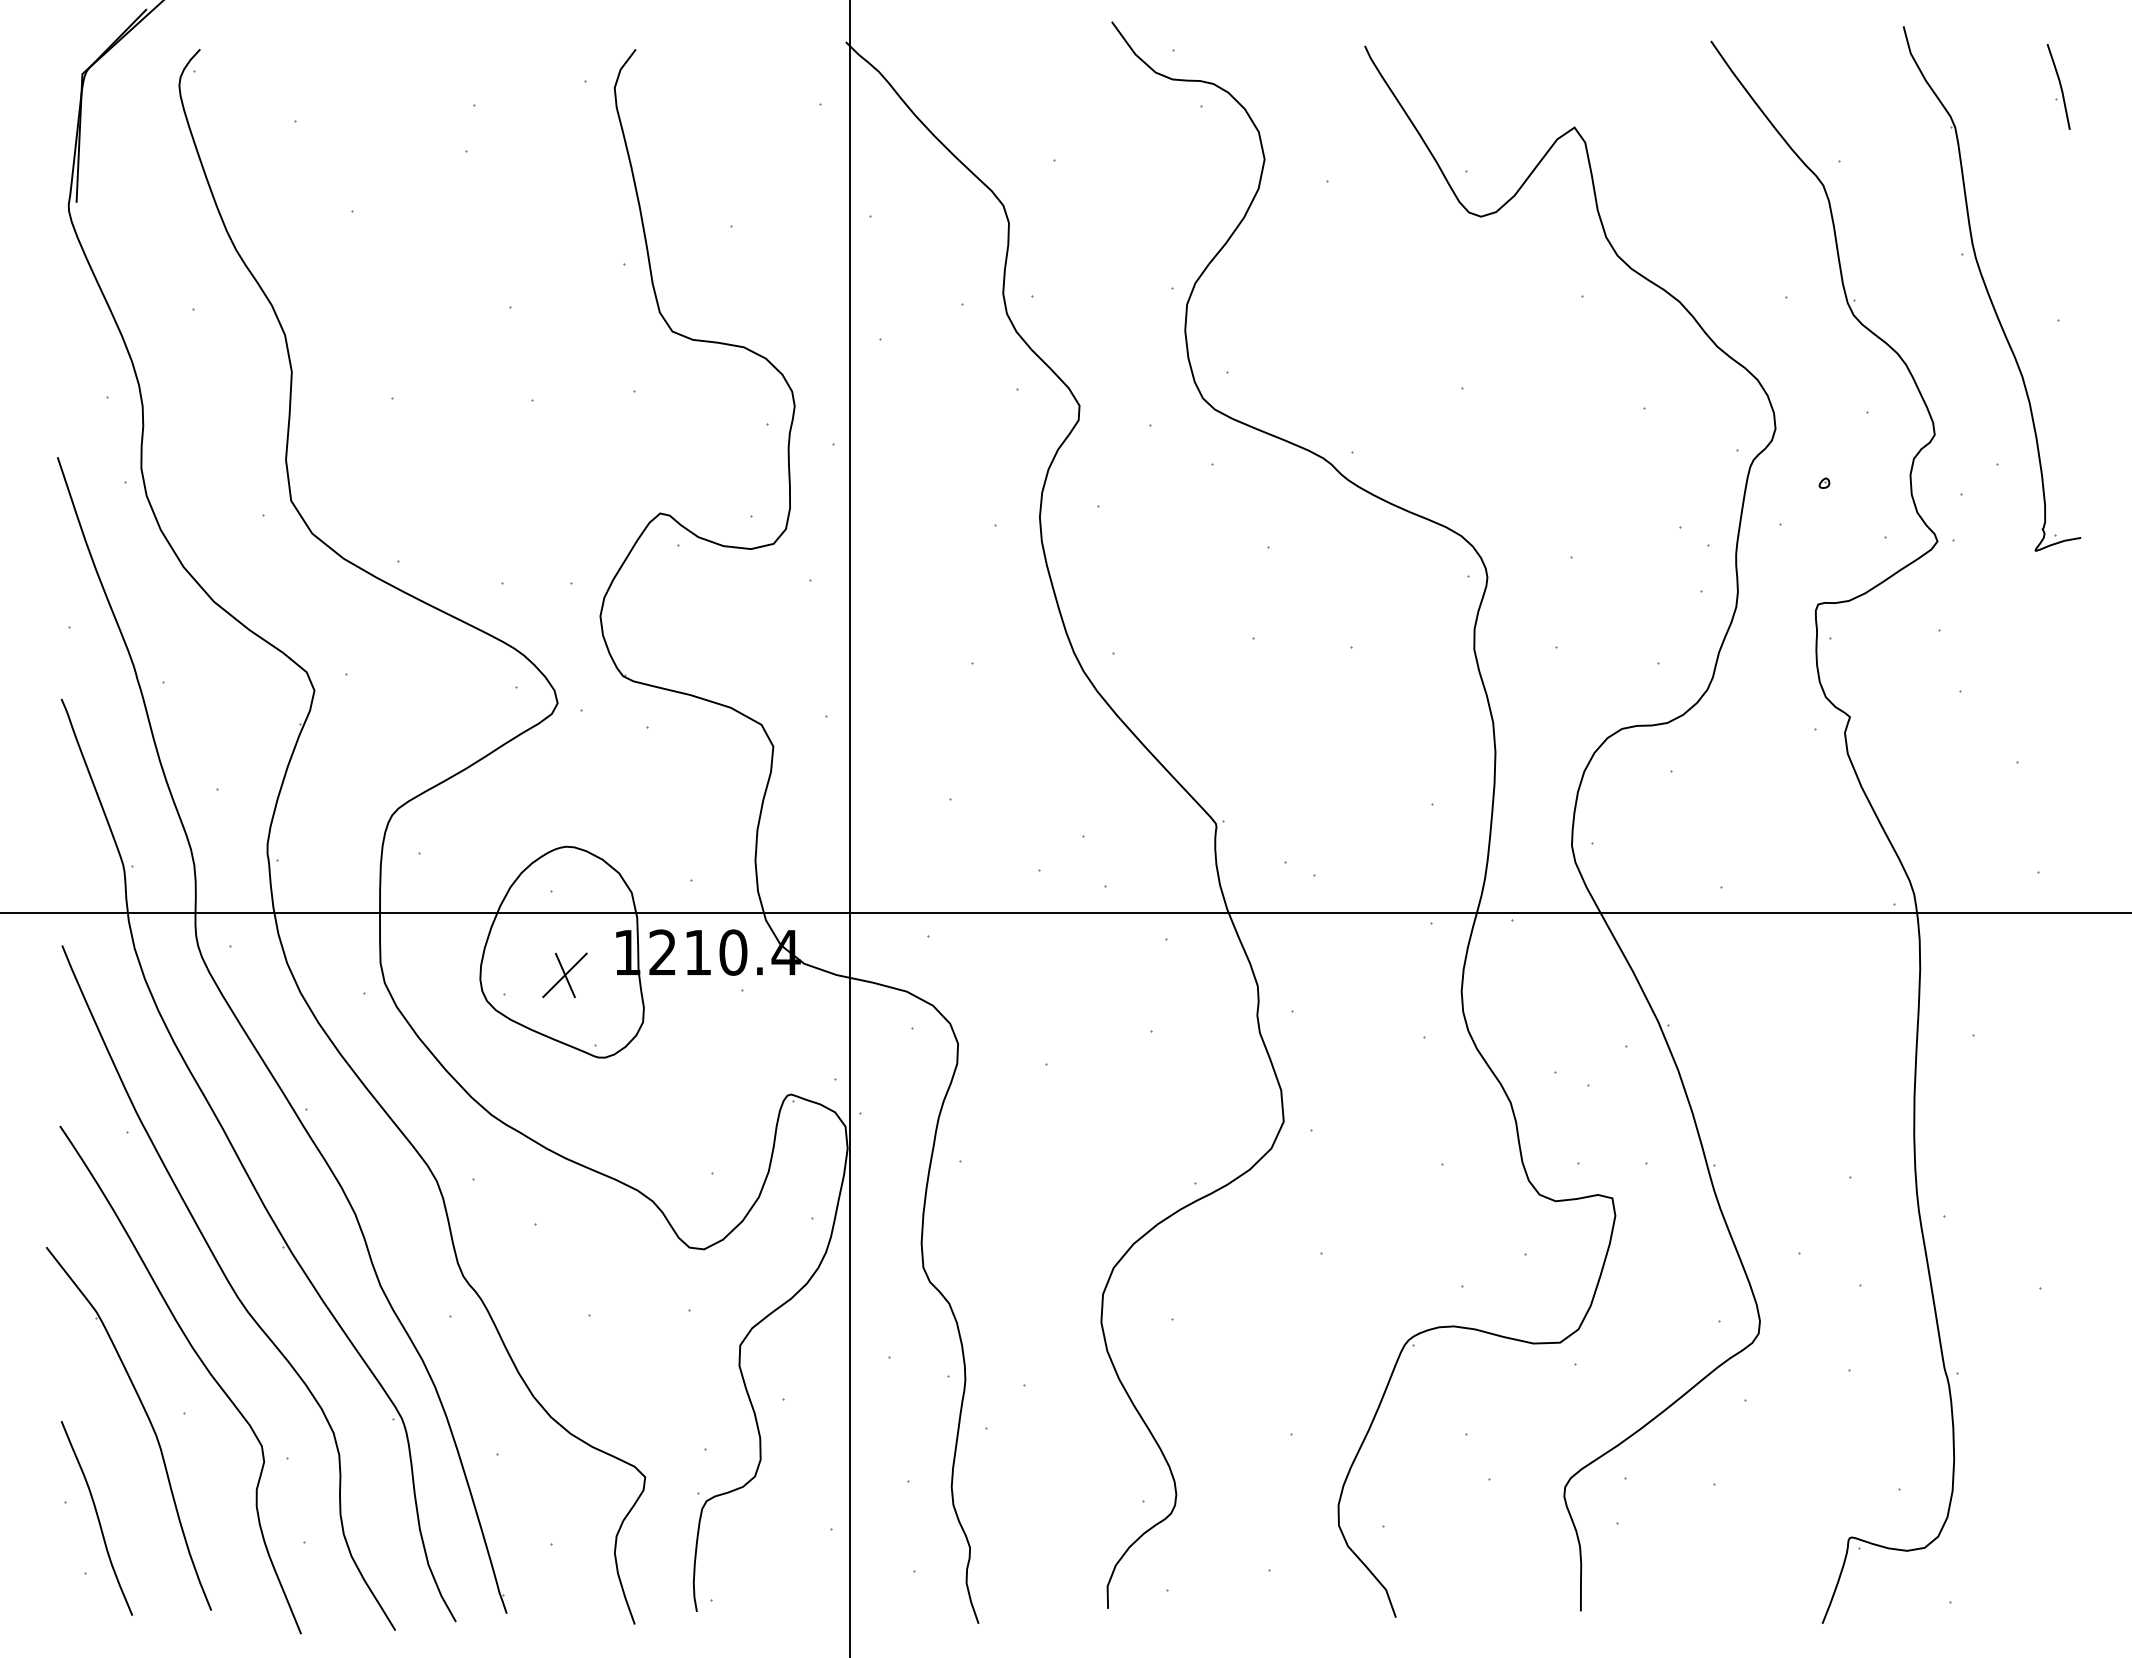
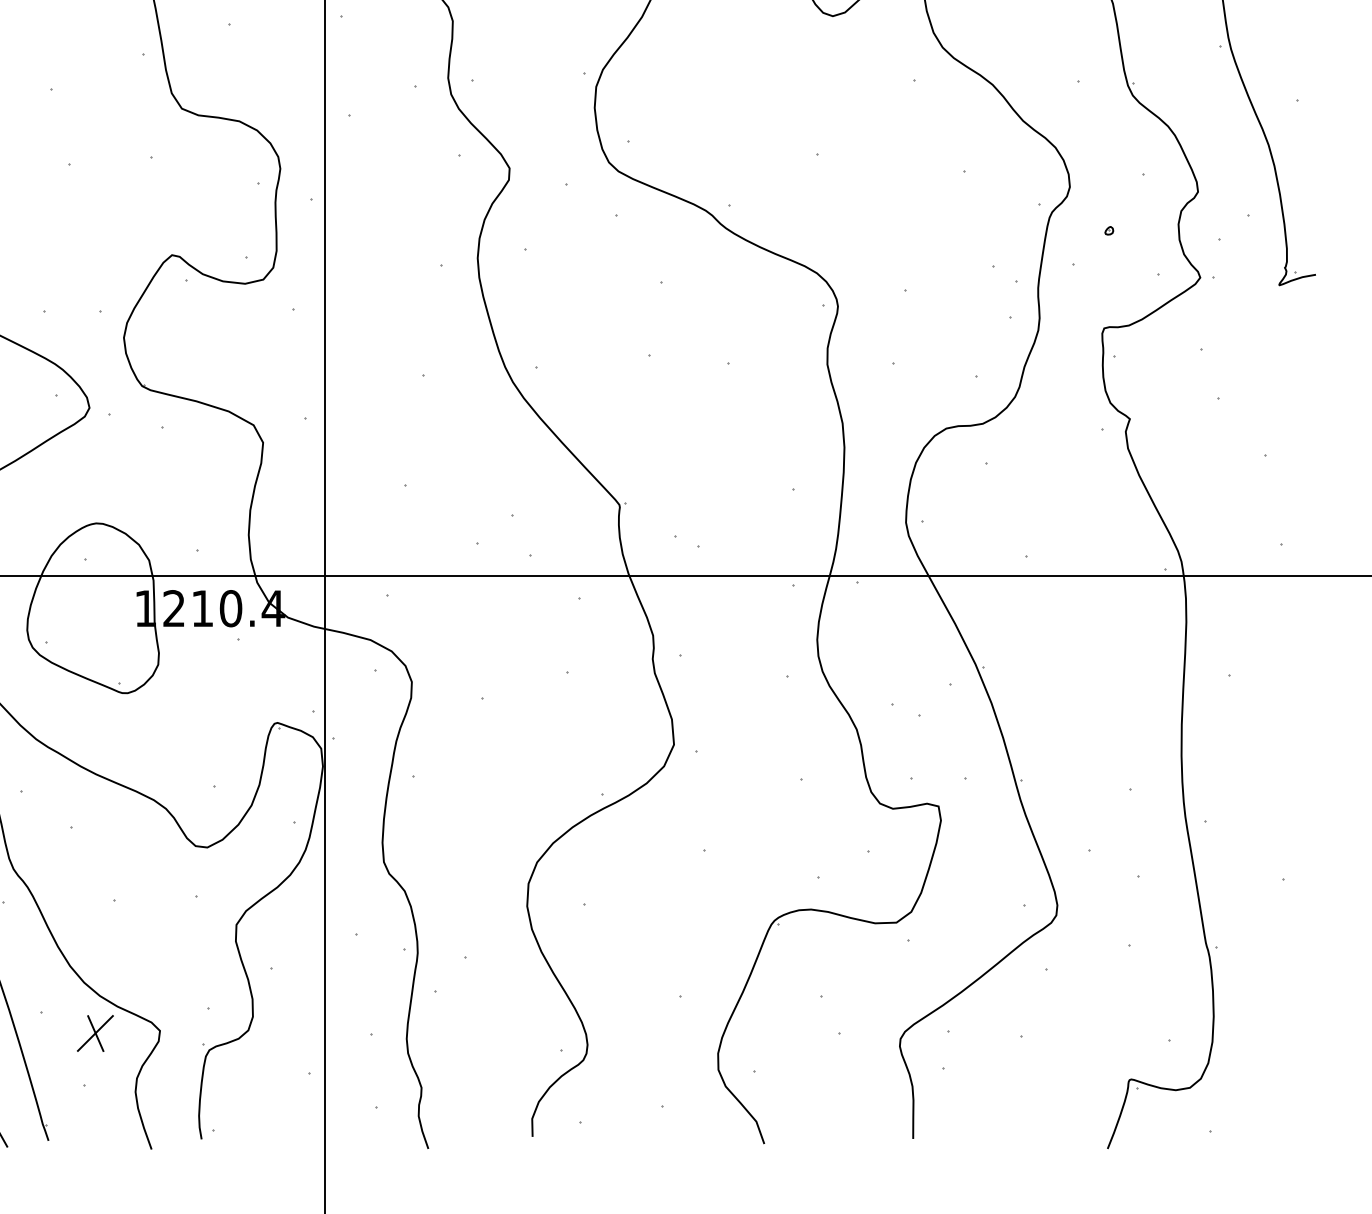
part: (564, 975) -> (95, 1033), moved

